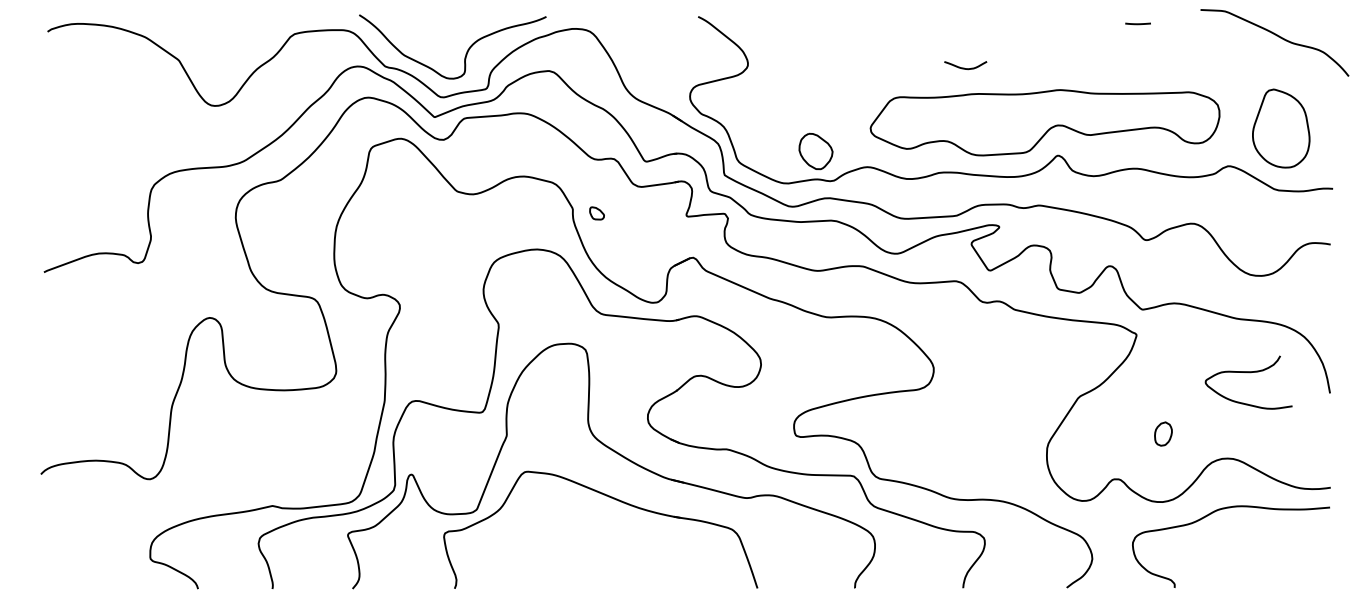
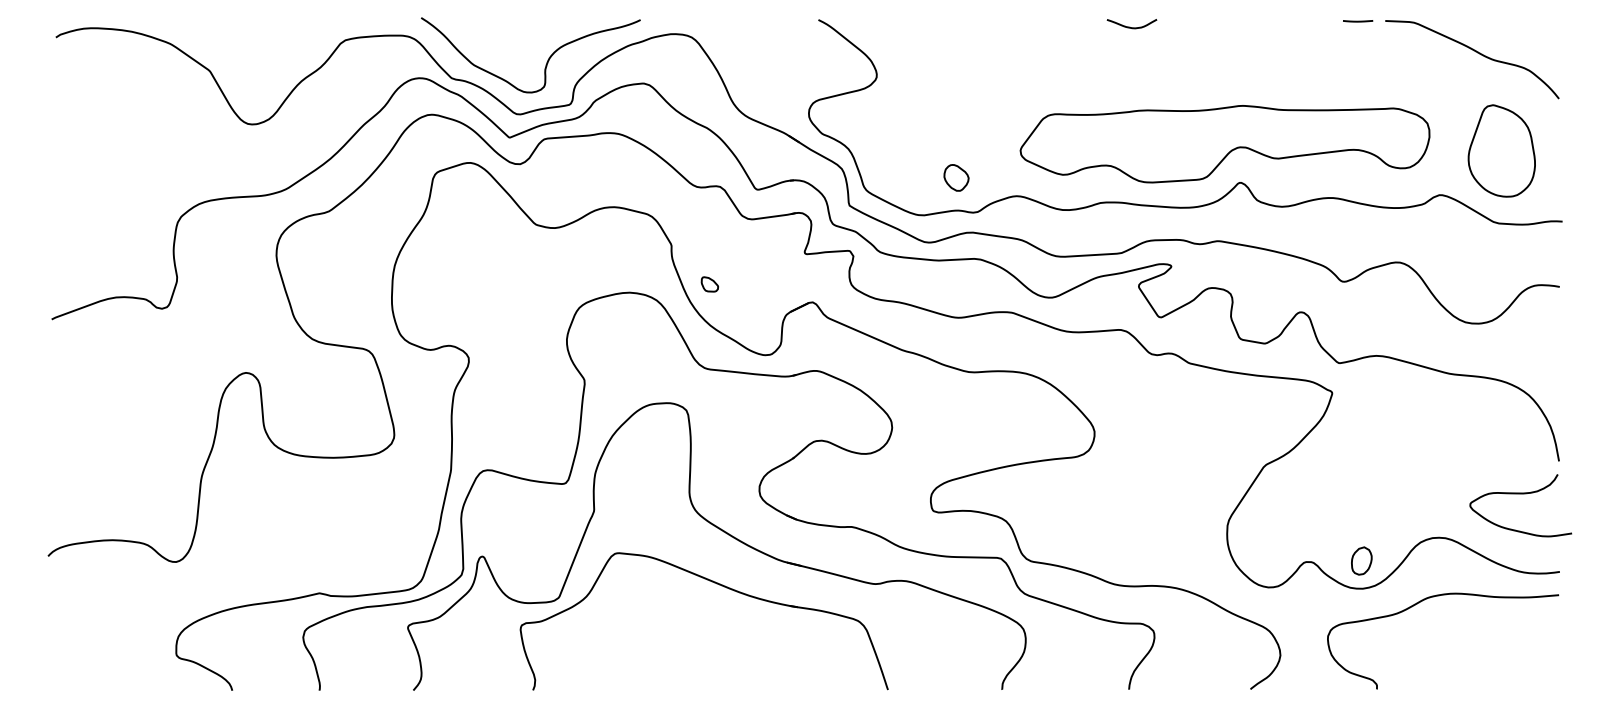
line: (1138, 24) -> (1358, 21), moved
curve: (1277, 36) -> (1475, 52), moved
curve: (963, 67) -> (1129, 26), moved
part: (815, 151) -> (956, 177), size x0.62
part: (596, 213) -> (709, 284), moved
curve: (1248, 373) -> (1520, 494), moved
part: (1163, 433) -> (1361, 560), moved

